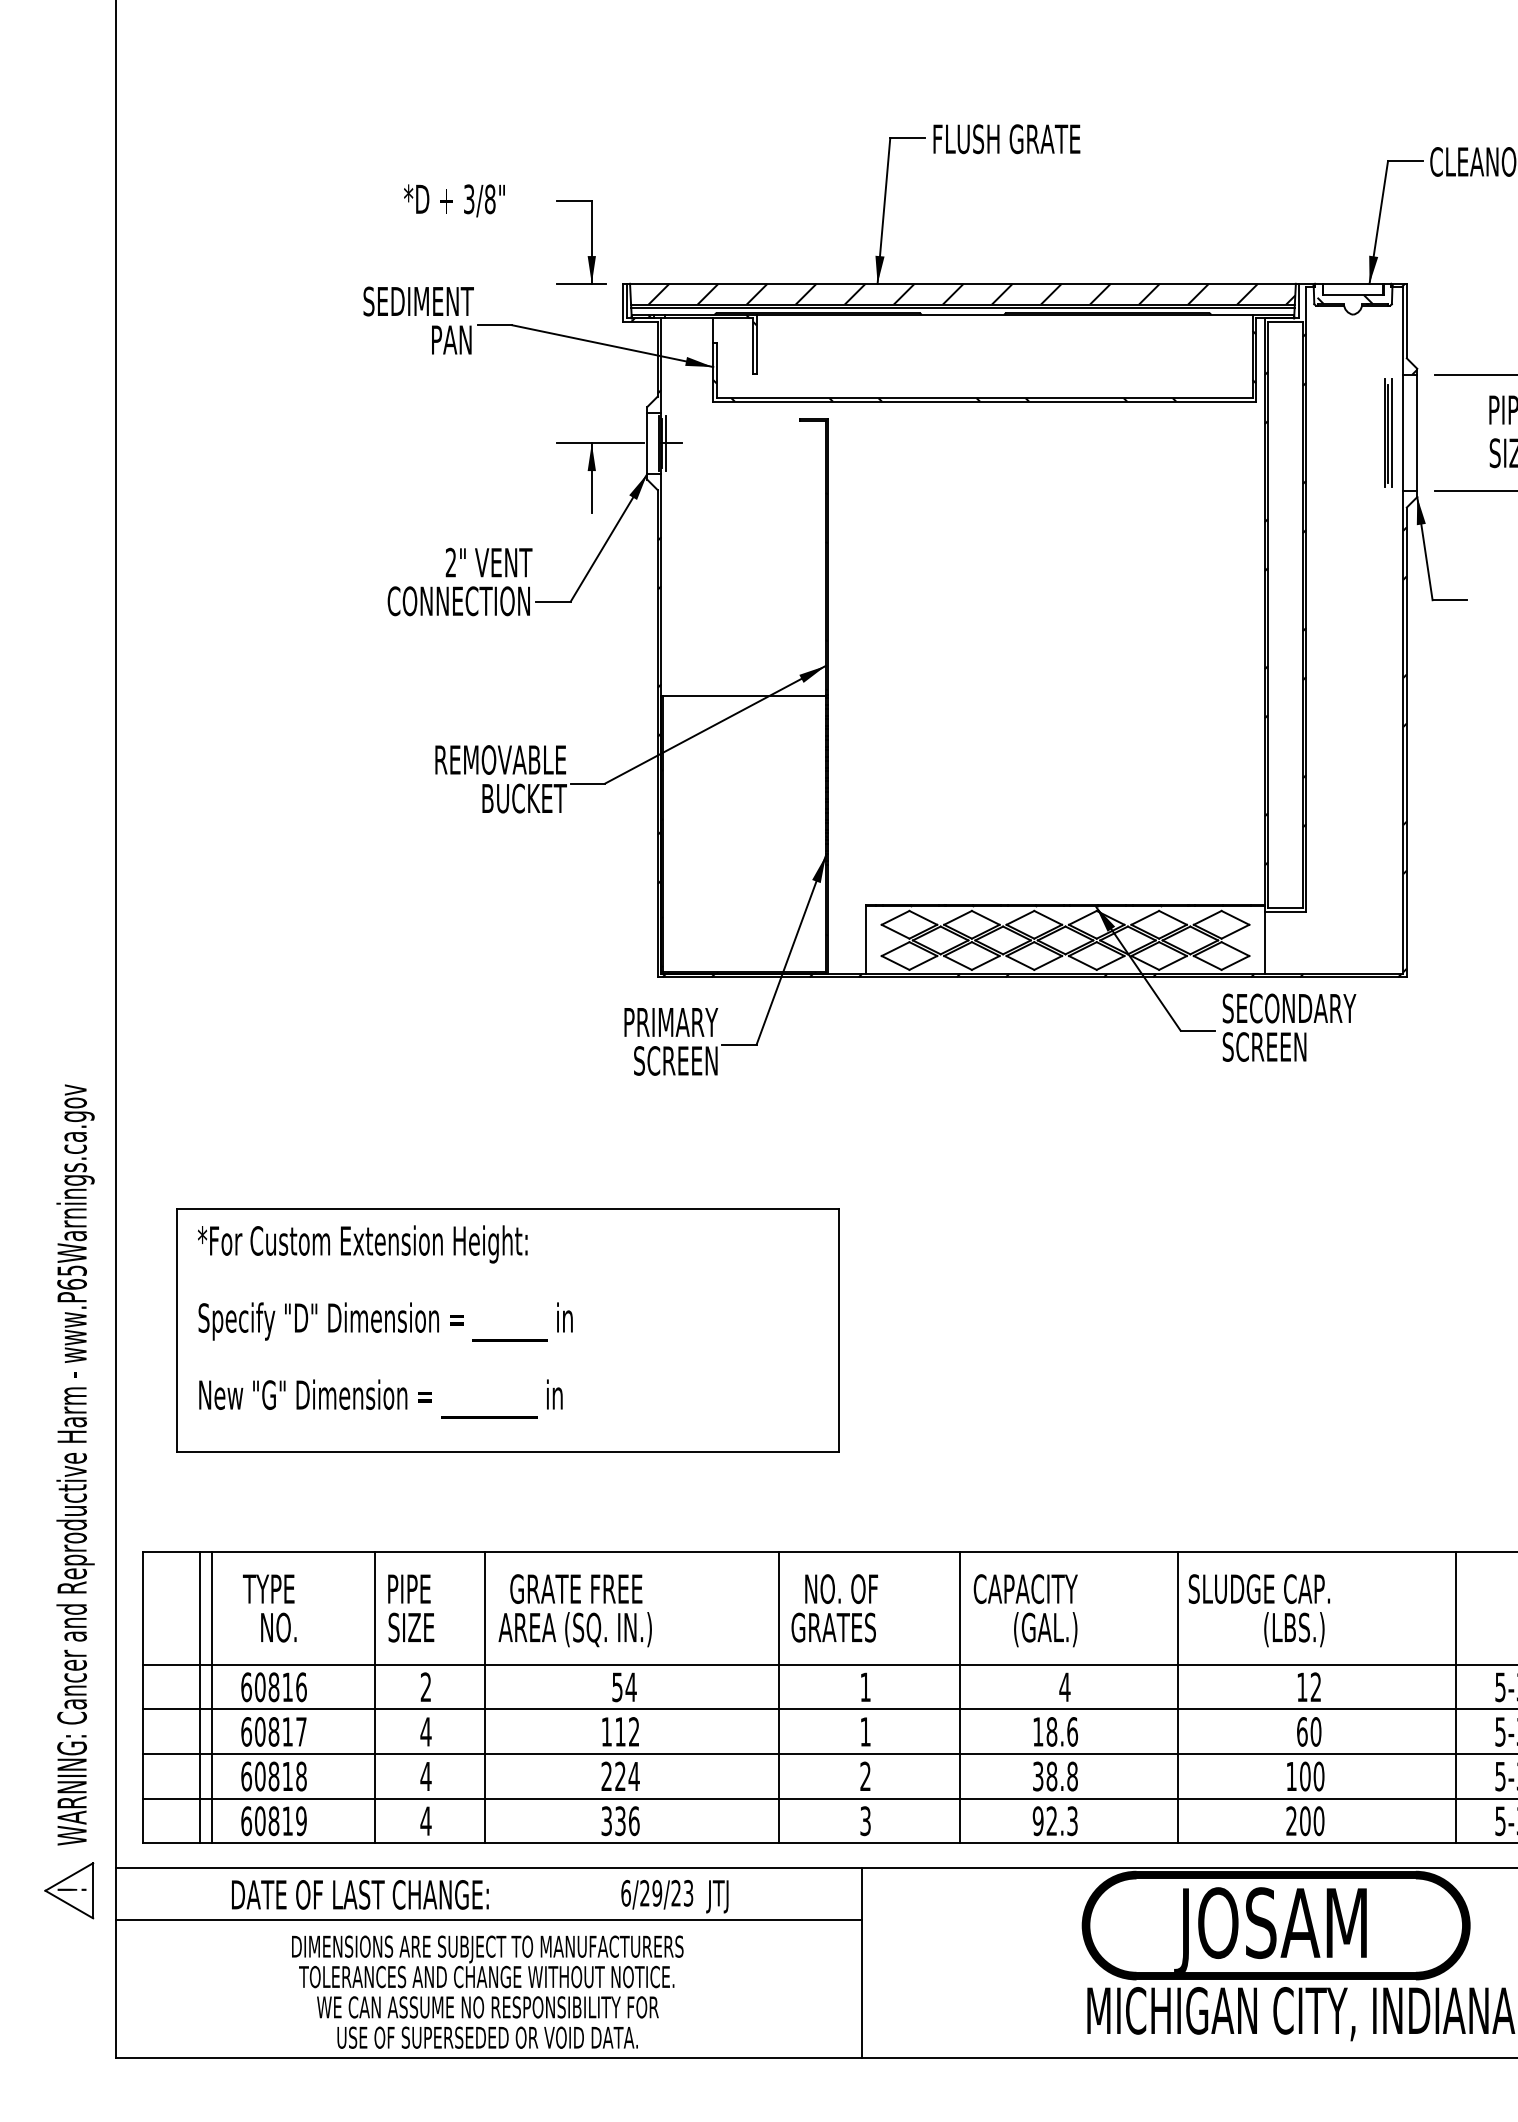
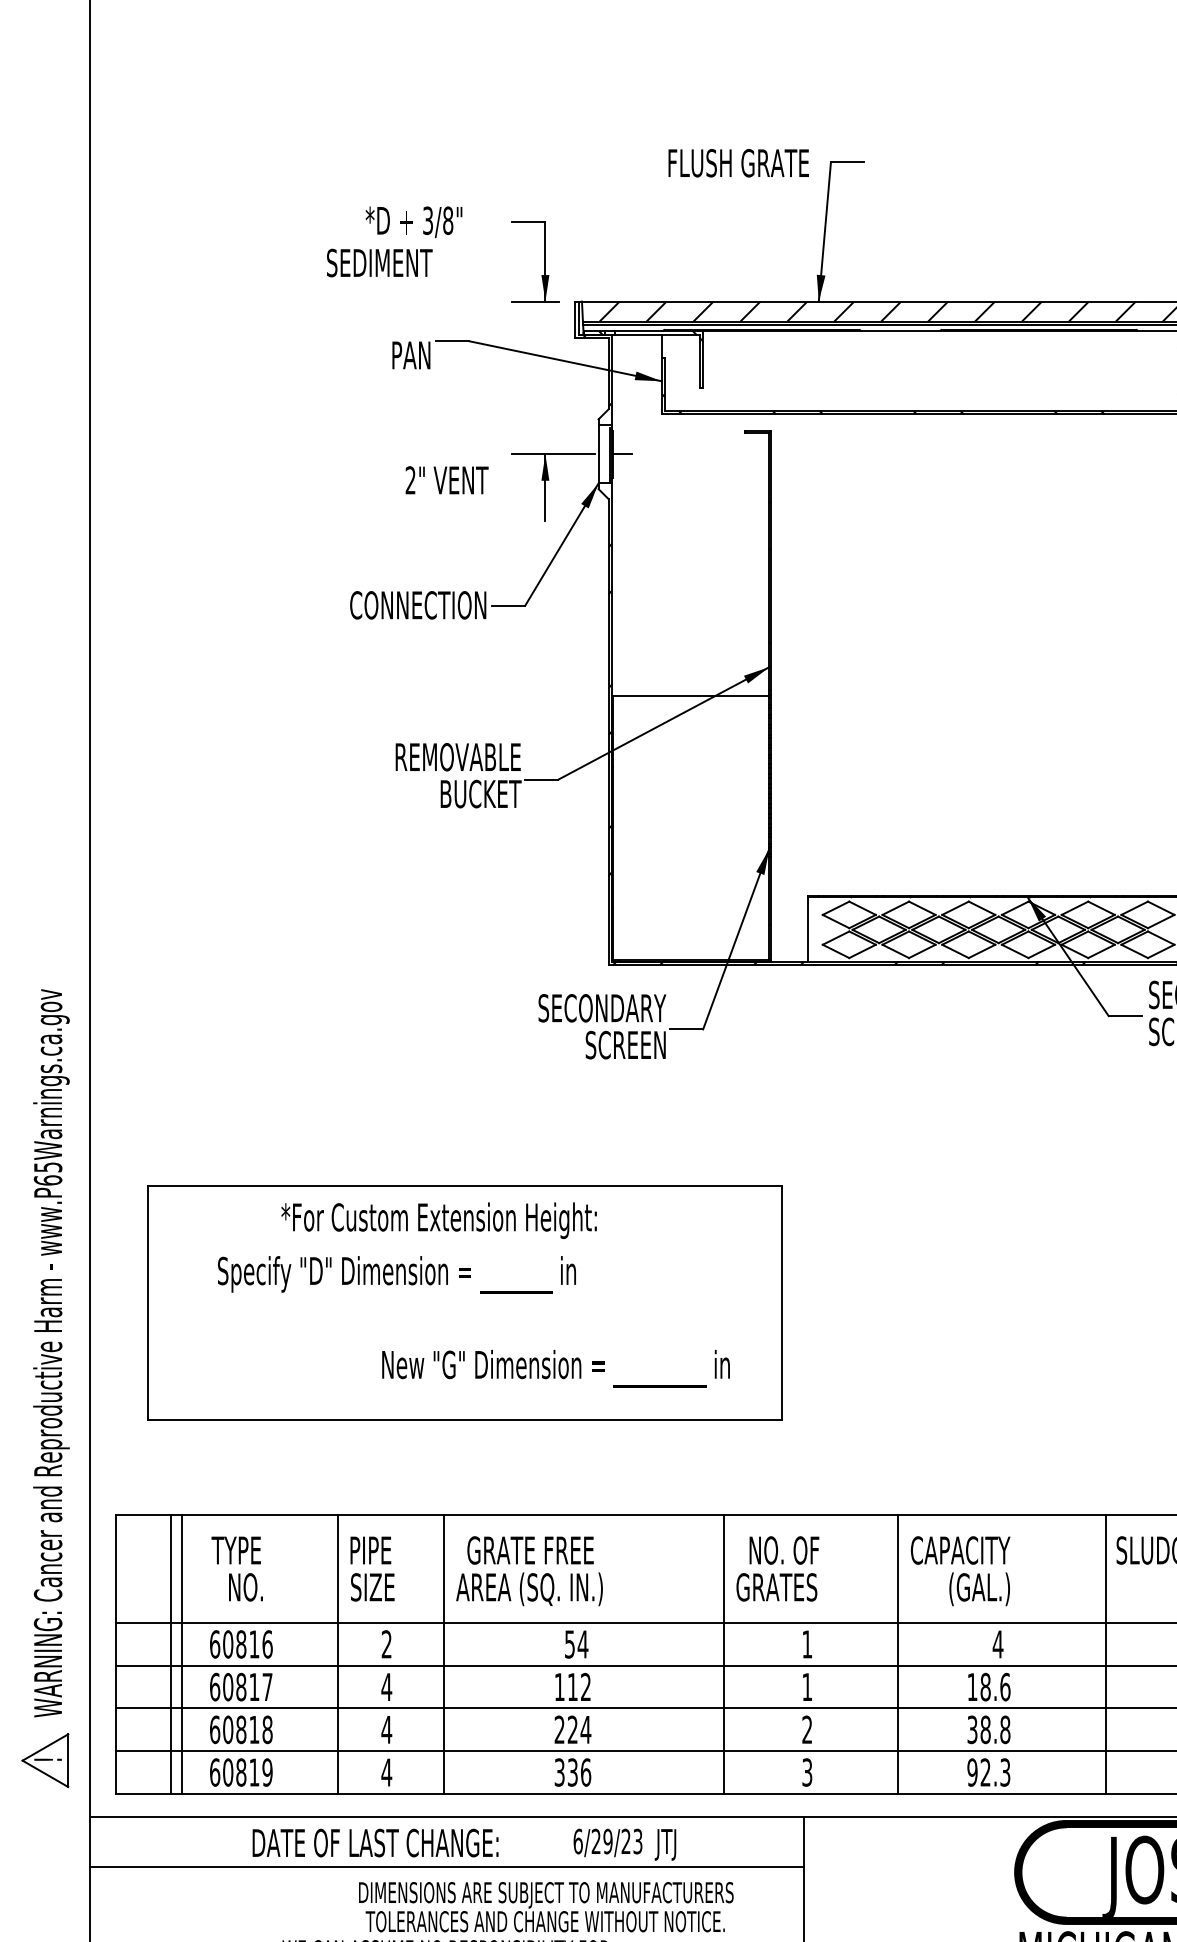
text: (1006, 139) -> (738, 163), moved
text: (418, 301) -> (379, 263), moved
line: (665, 443) -> (615, 454), removed
text: (488, 562) -> (446, 480), moved
text: (629, 1022) -> (581, 1008), PRIMARY -> SECONDARY
text: (362, 1244) -> (438, 1220), moved
text: (385, 1321) -> (396, 1274), moved
text: (380, 1398) -> (555, 1368), moved
part: (69, 1501) -> (45, 1388), moved
text: (360, 1894) -> (375, 1842), moved
text: (487, 1961) -> (546, 1906), moved

